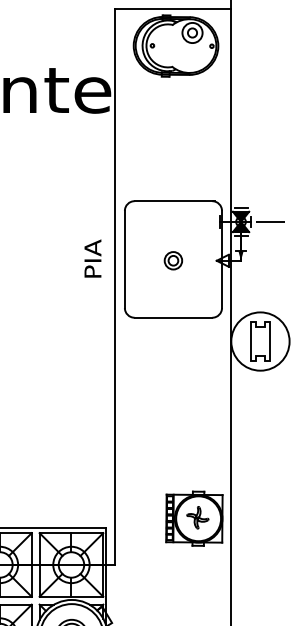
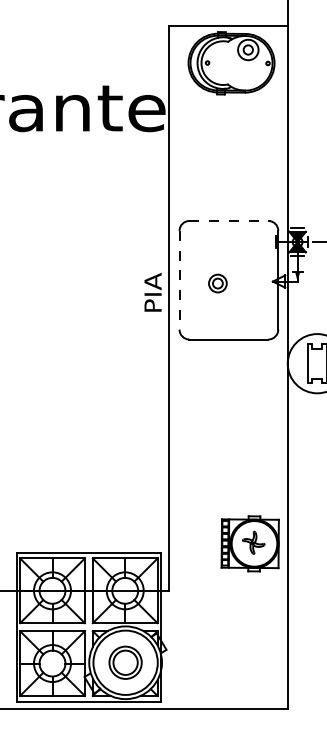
line: (175, 201) -> (230, 221), solid -> dashed
text: (92, 258) -> (152, 292), moved
line: (124, 259) -> (179, 280), solid -> dashed
part: (173, 260) -> (217, 283), moved

